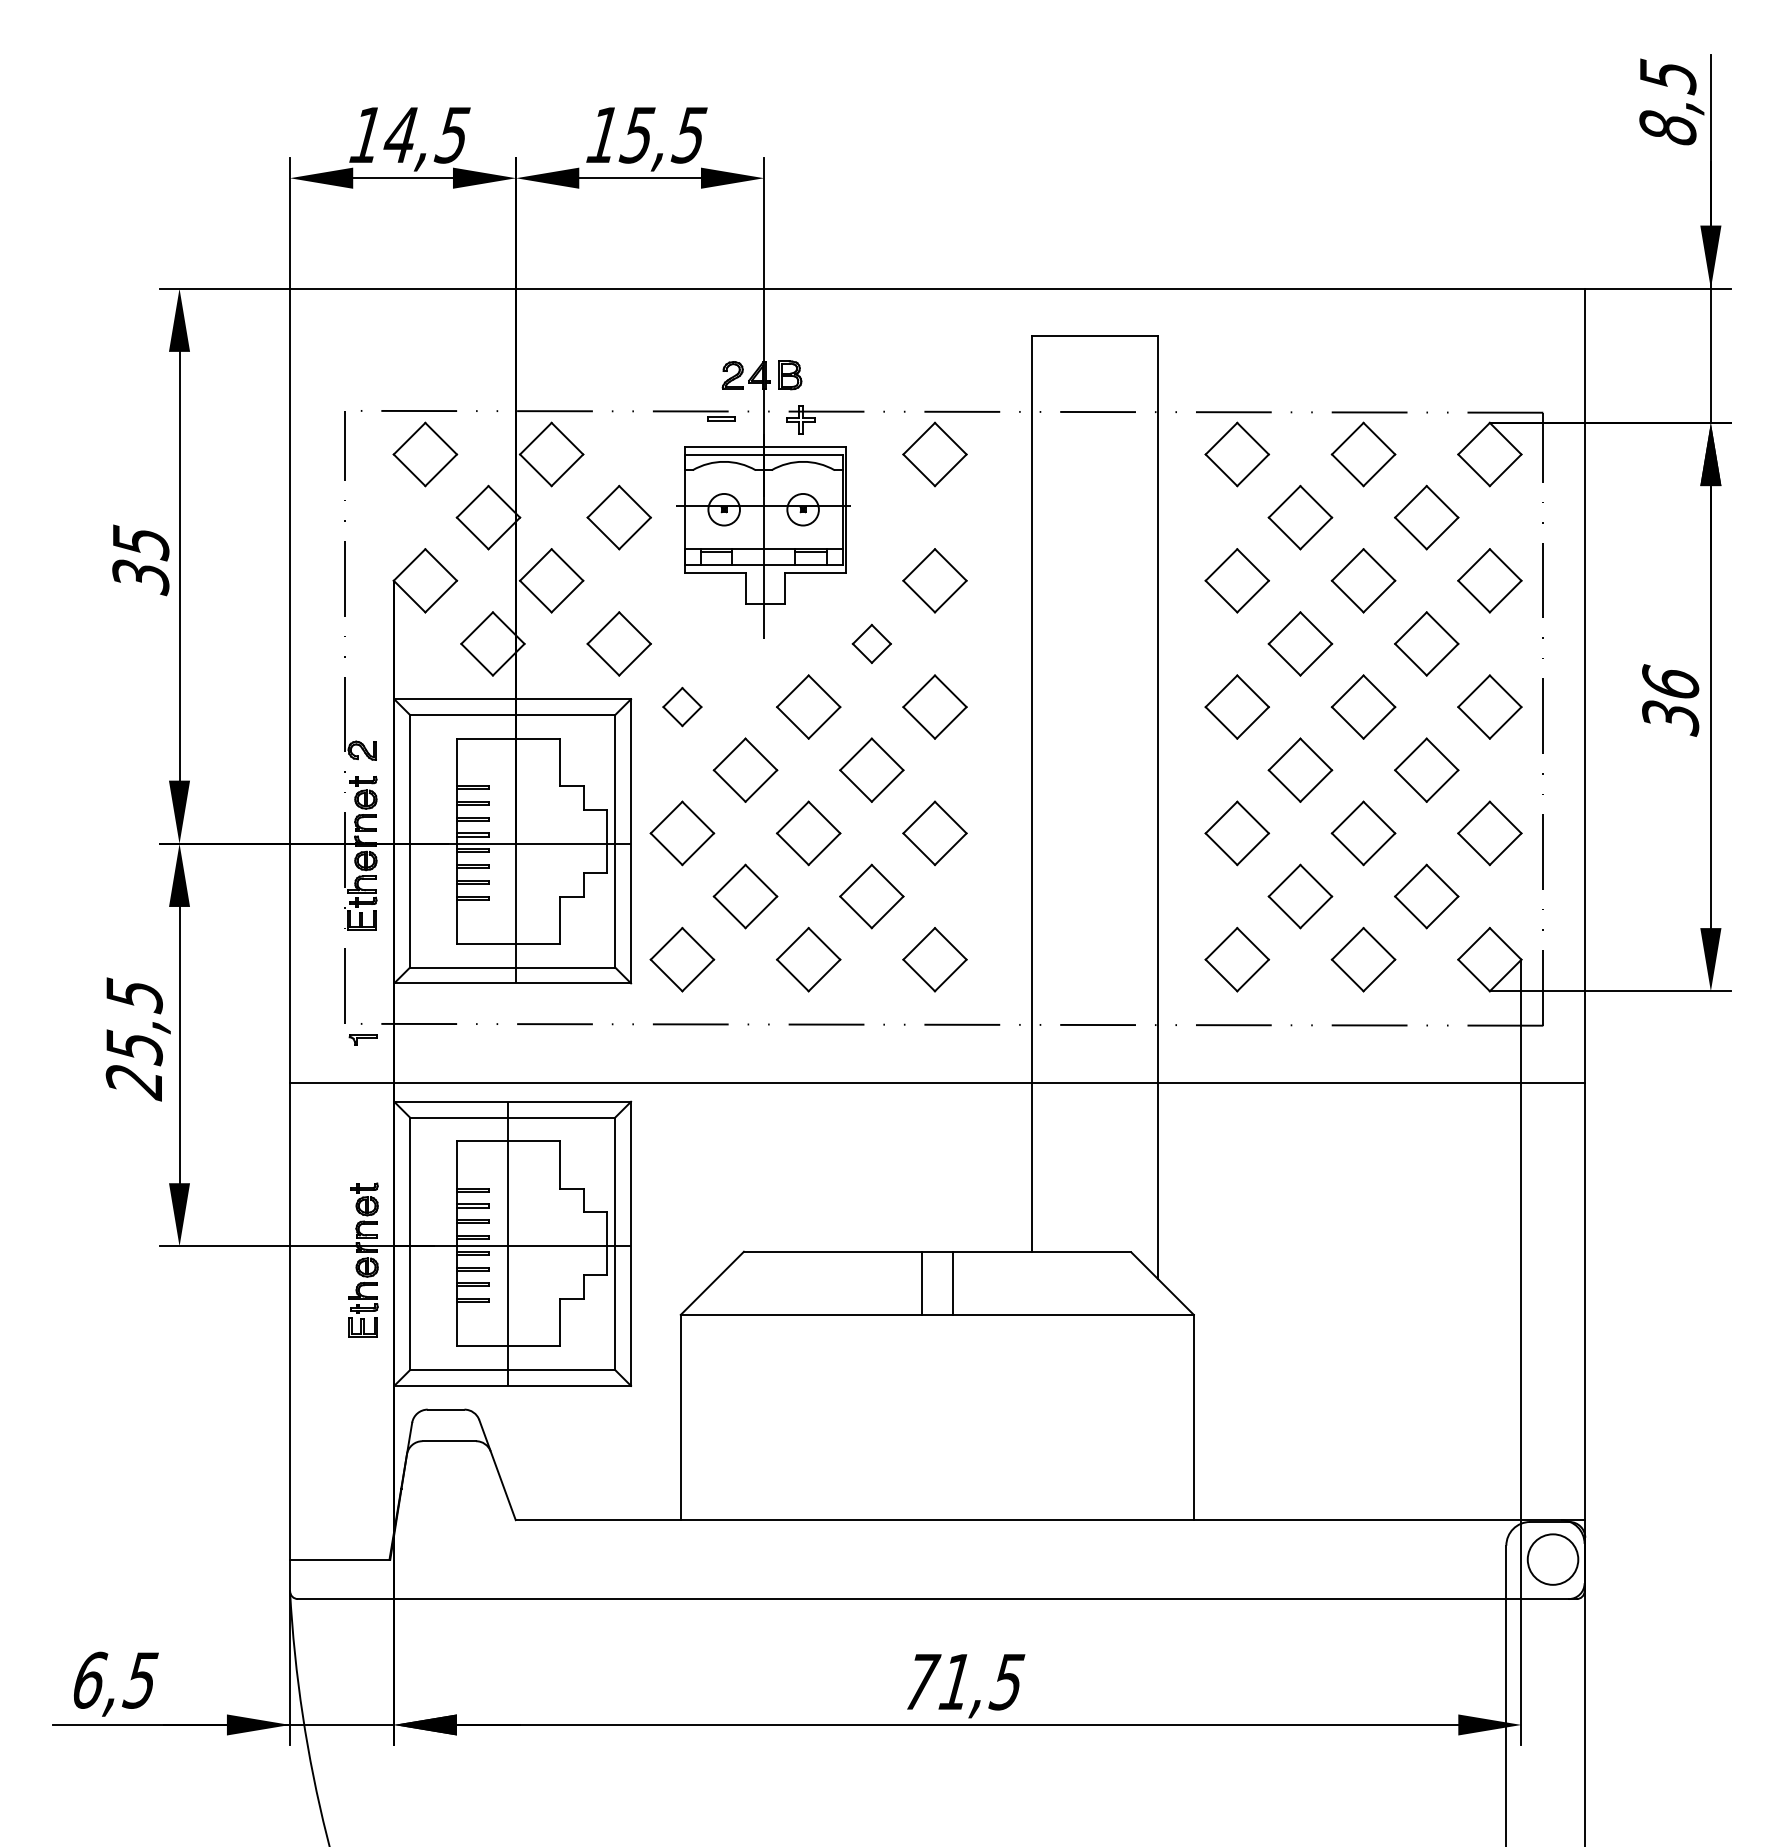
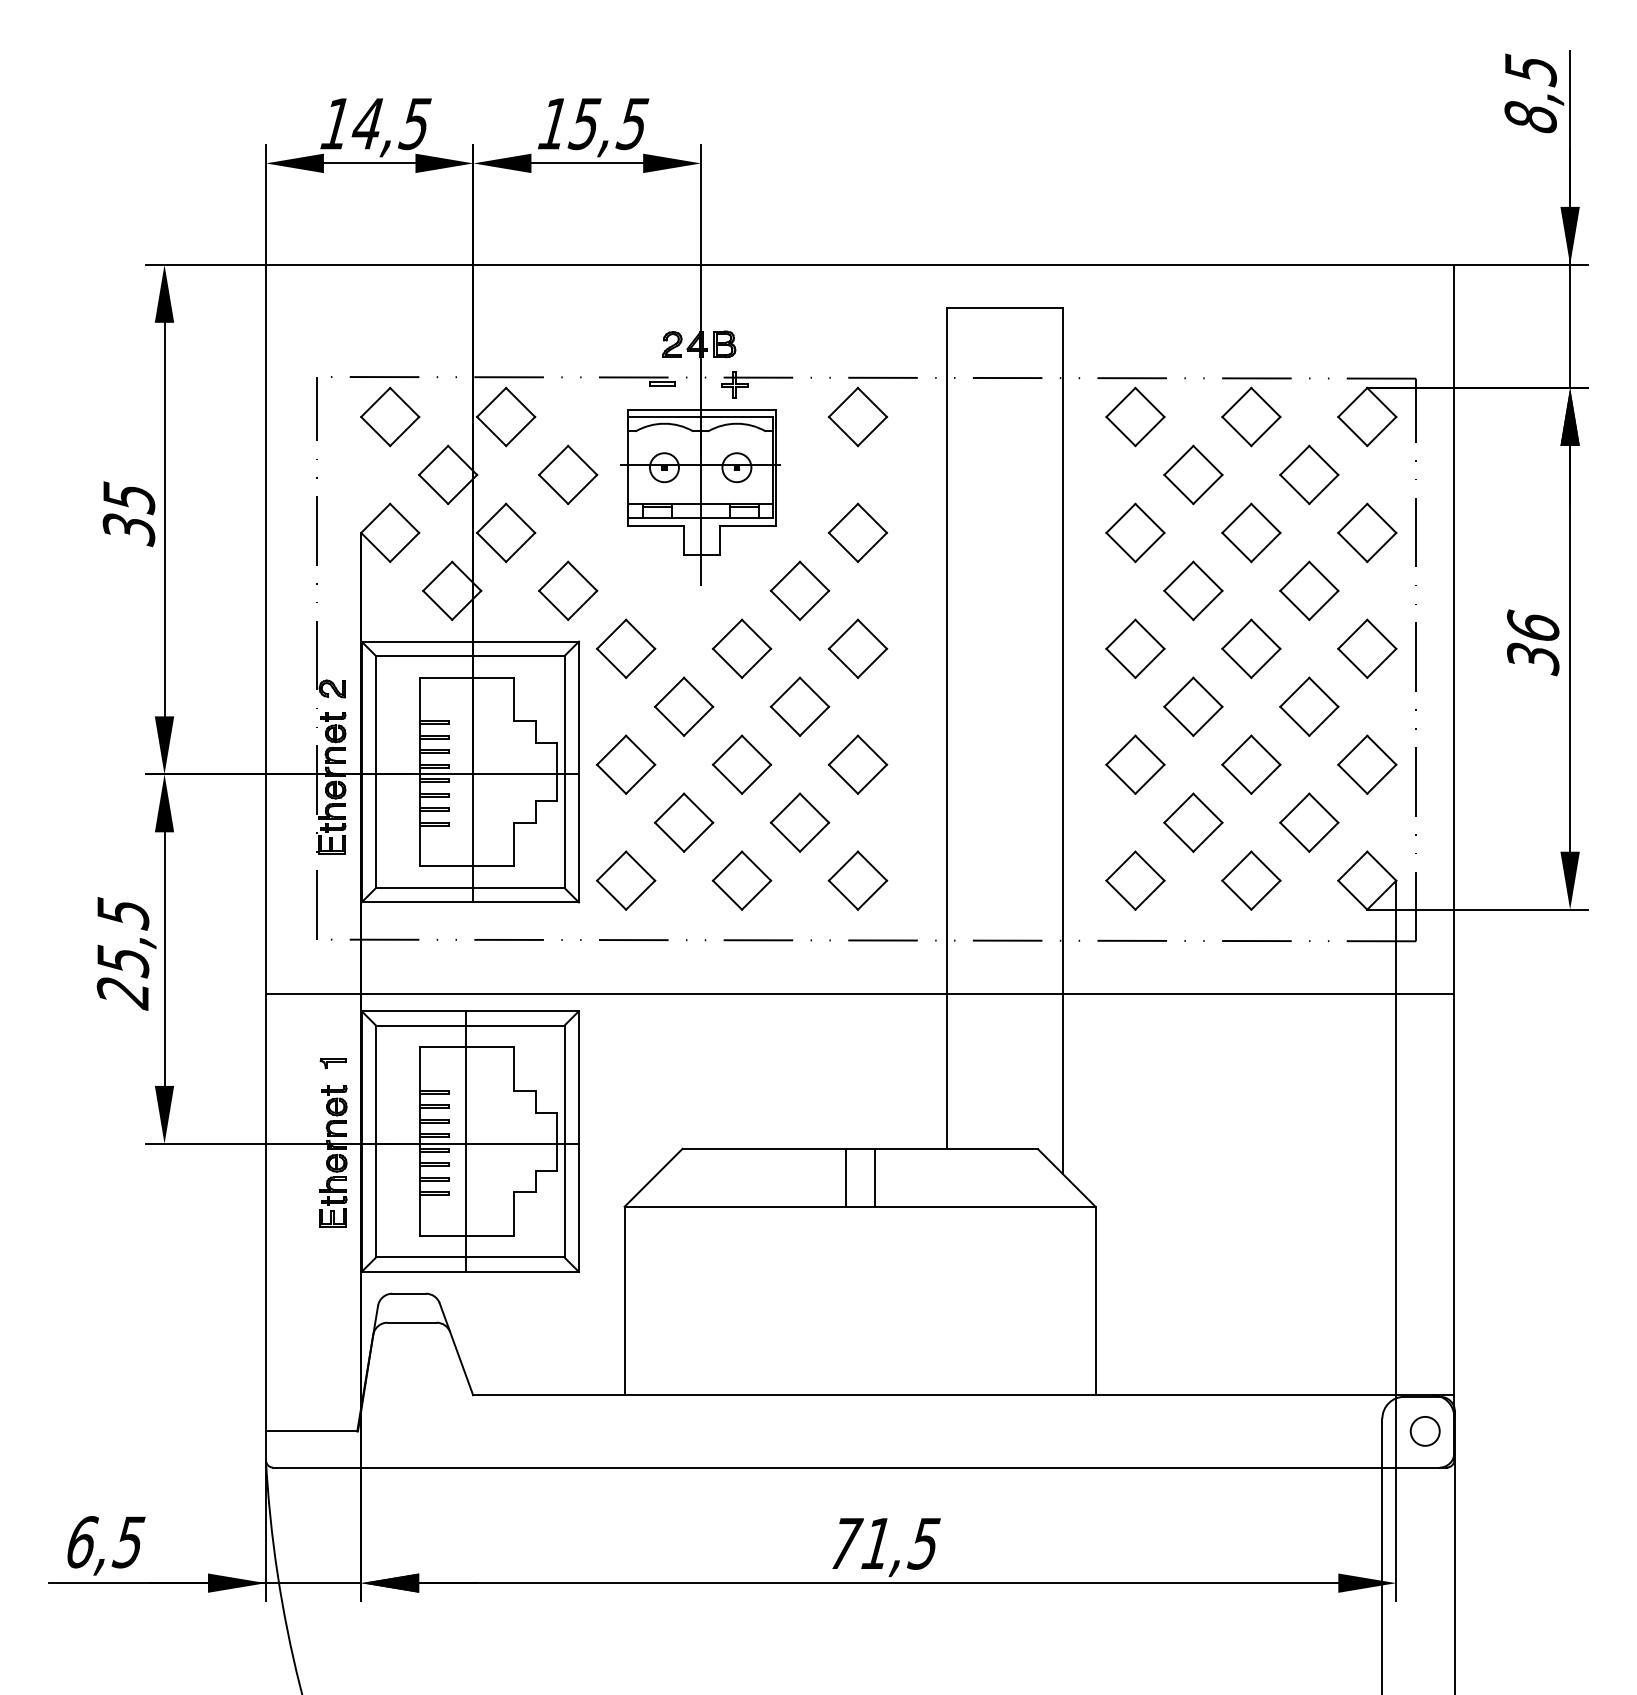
part: (871, 643) -> (799, 590), size x1.67
part: (682, 706) -> (626, 648), size x1.67
part: (362, 1039) -> (332, 1063), moved
circle: (1552, 1559) -> (1424, 1431), size x0.62

